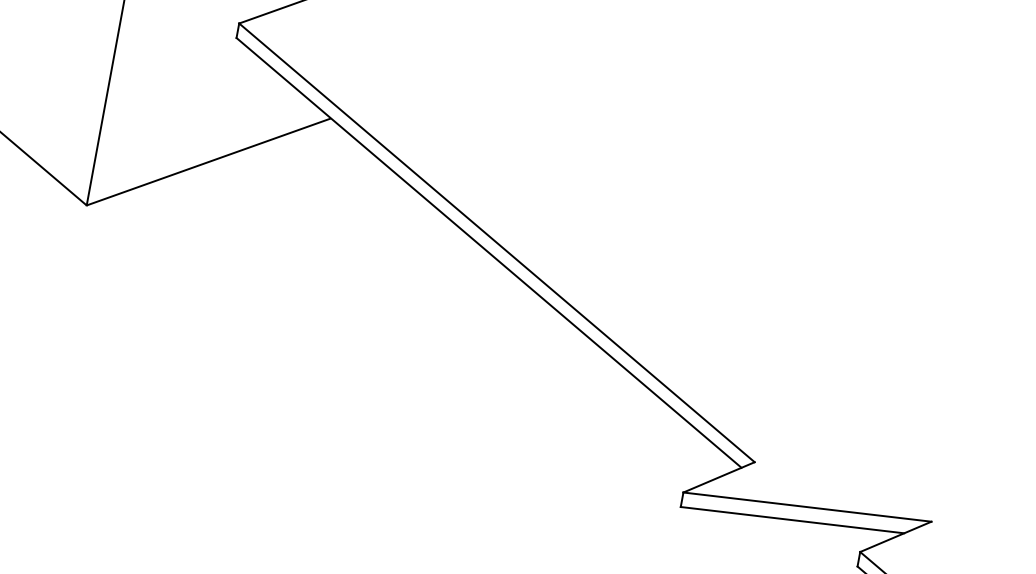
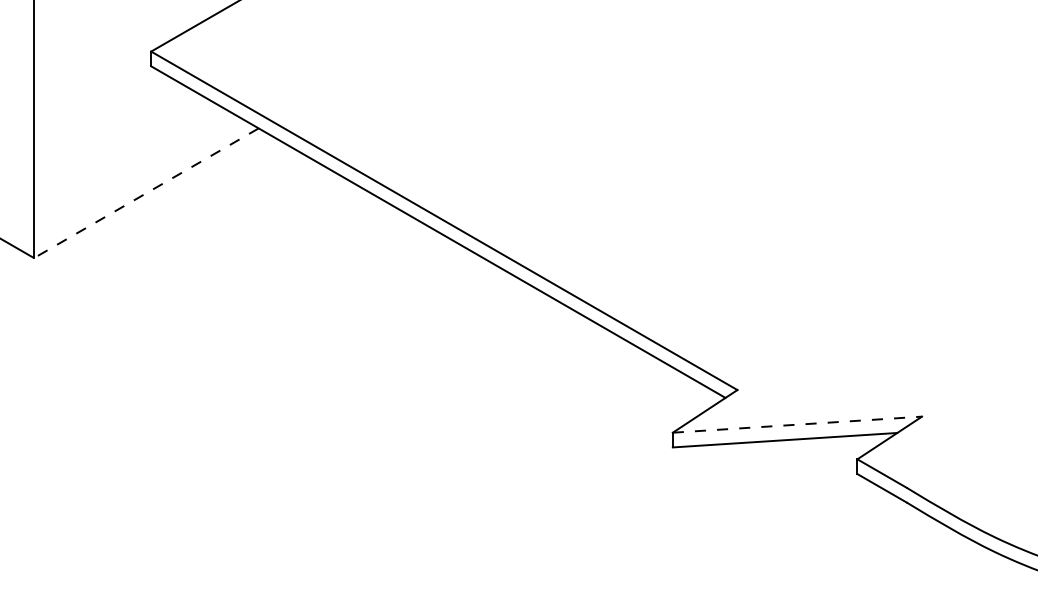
line: (208, 162) -> (146, 193), solid -> dashed
line: (807, 506) -> (797, 424), solid -> dashed

